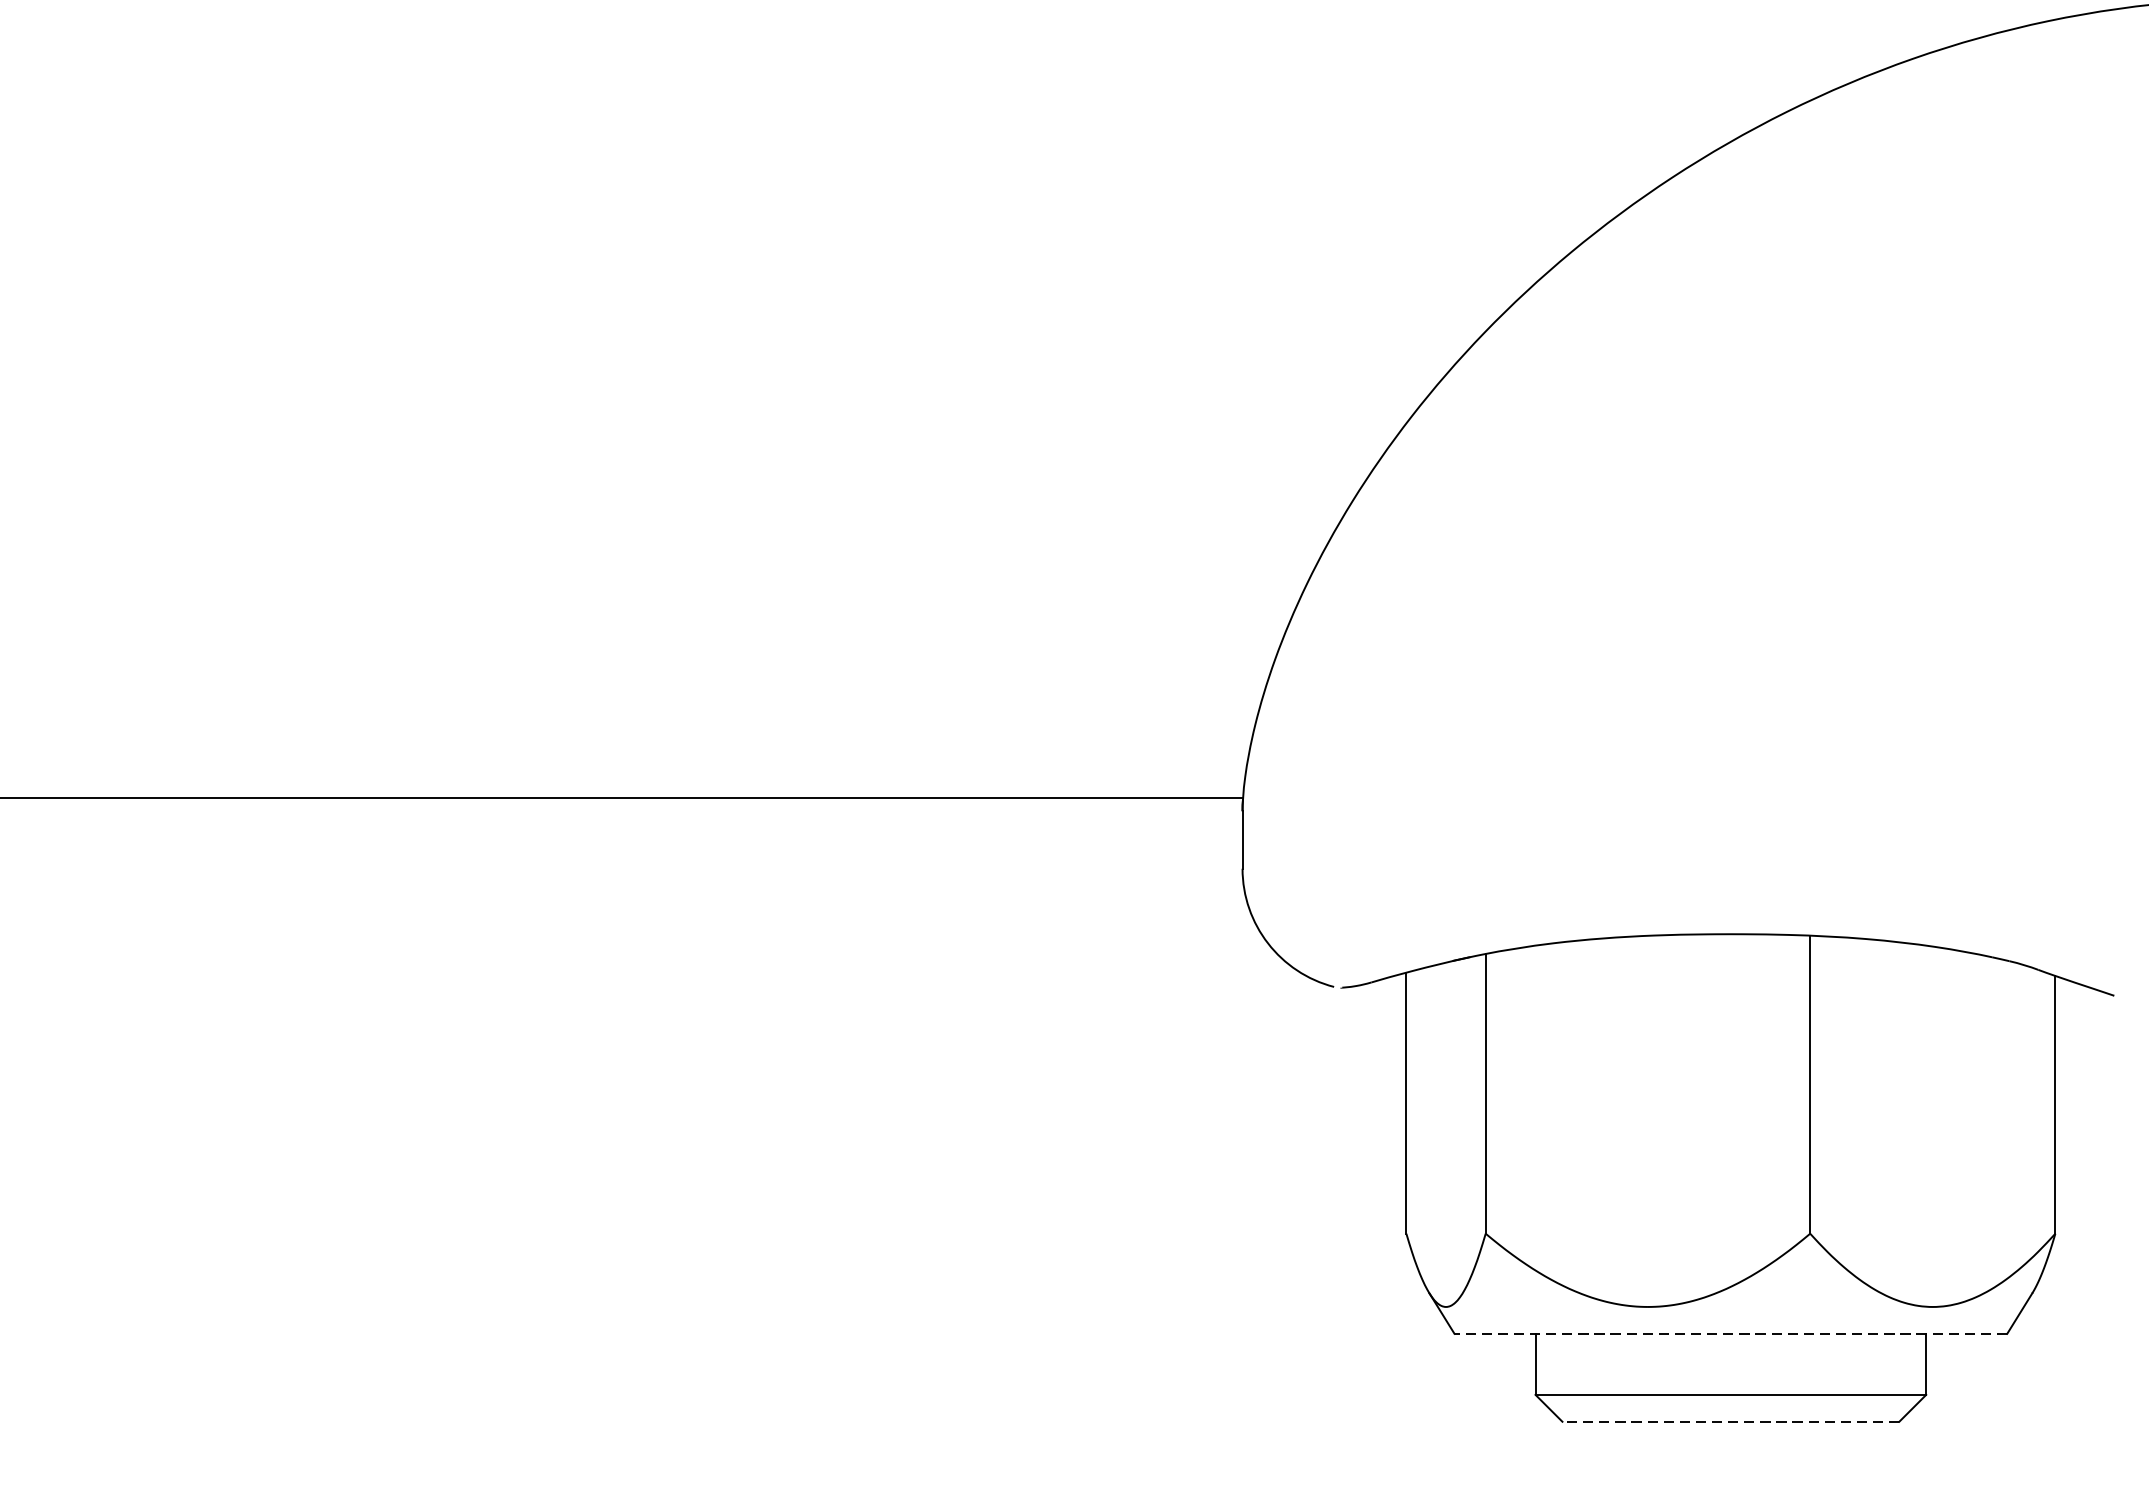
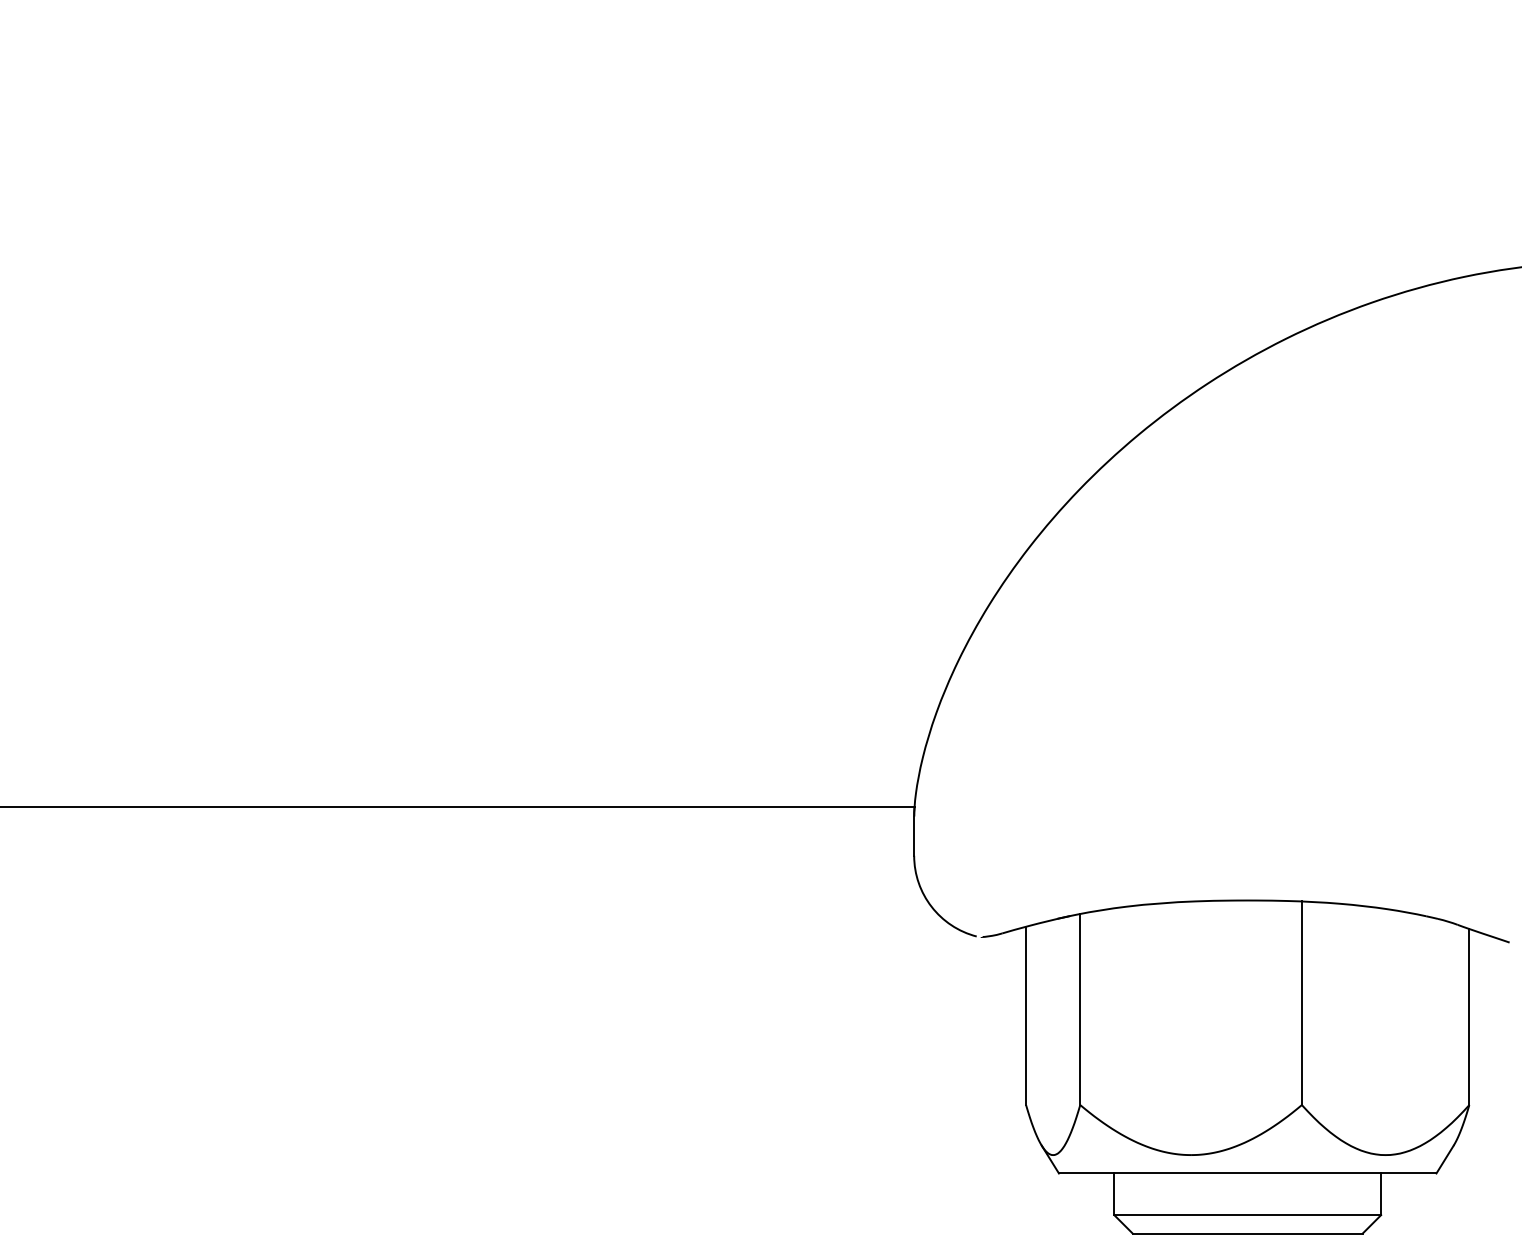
line: (1730, 1333) -> (1247, 1173), dashed -> solid
line: (1730, 1421) -> (1247, 1233), dashed -> solid

